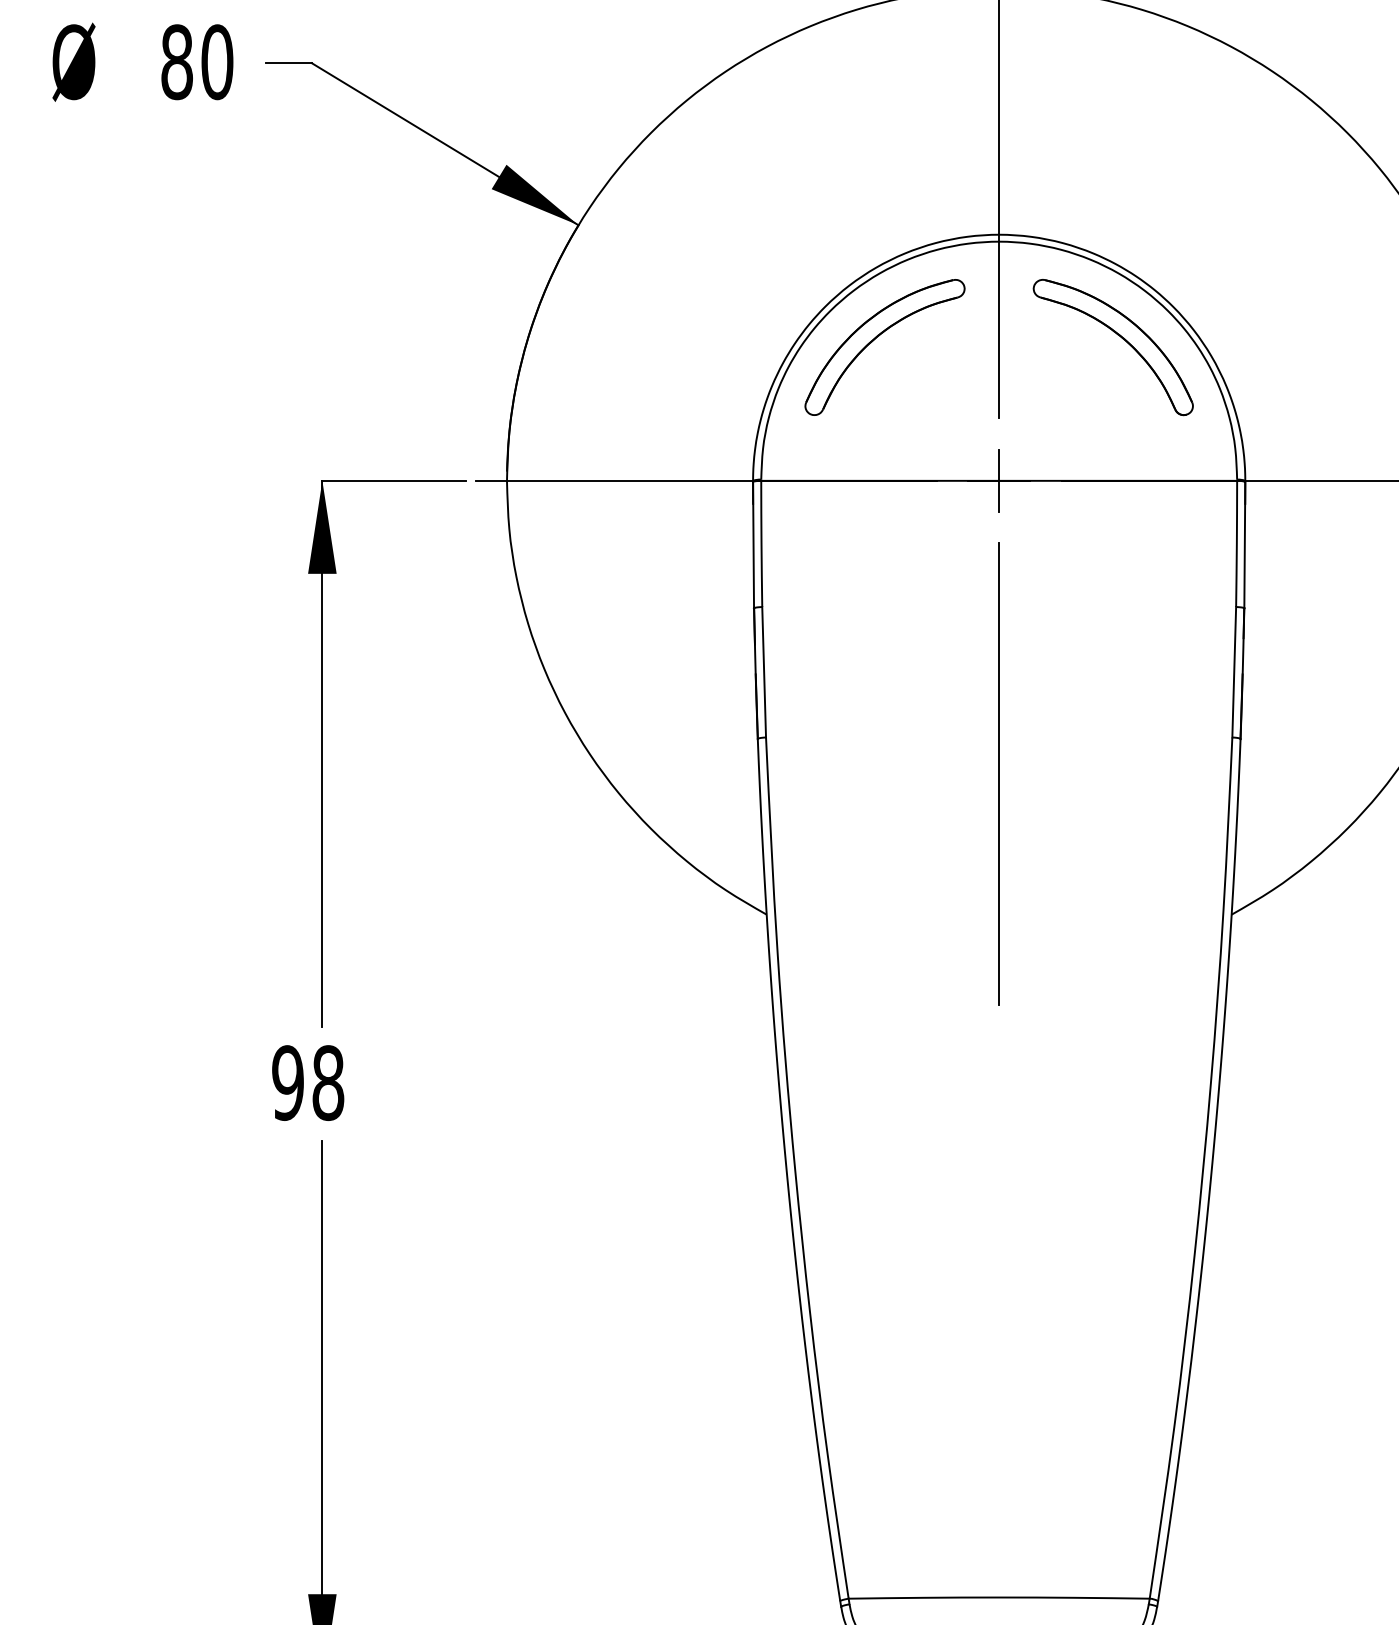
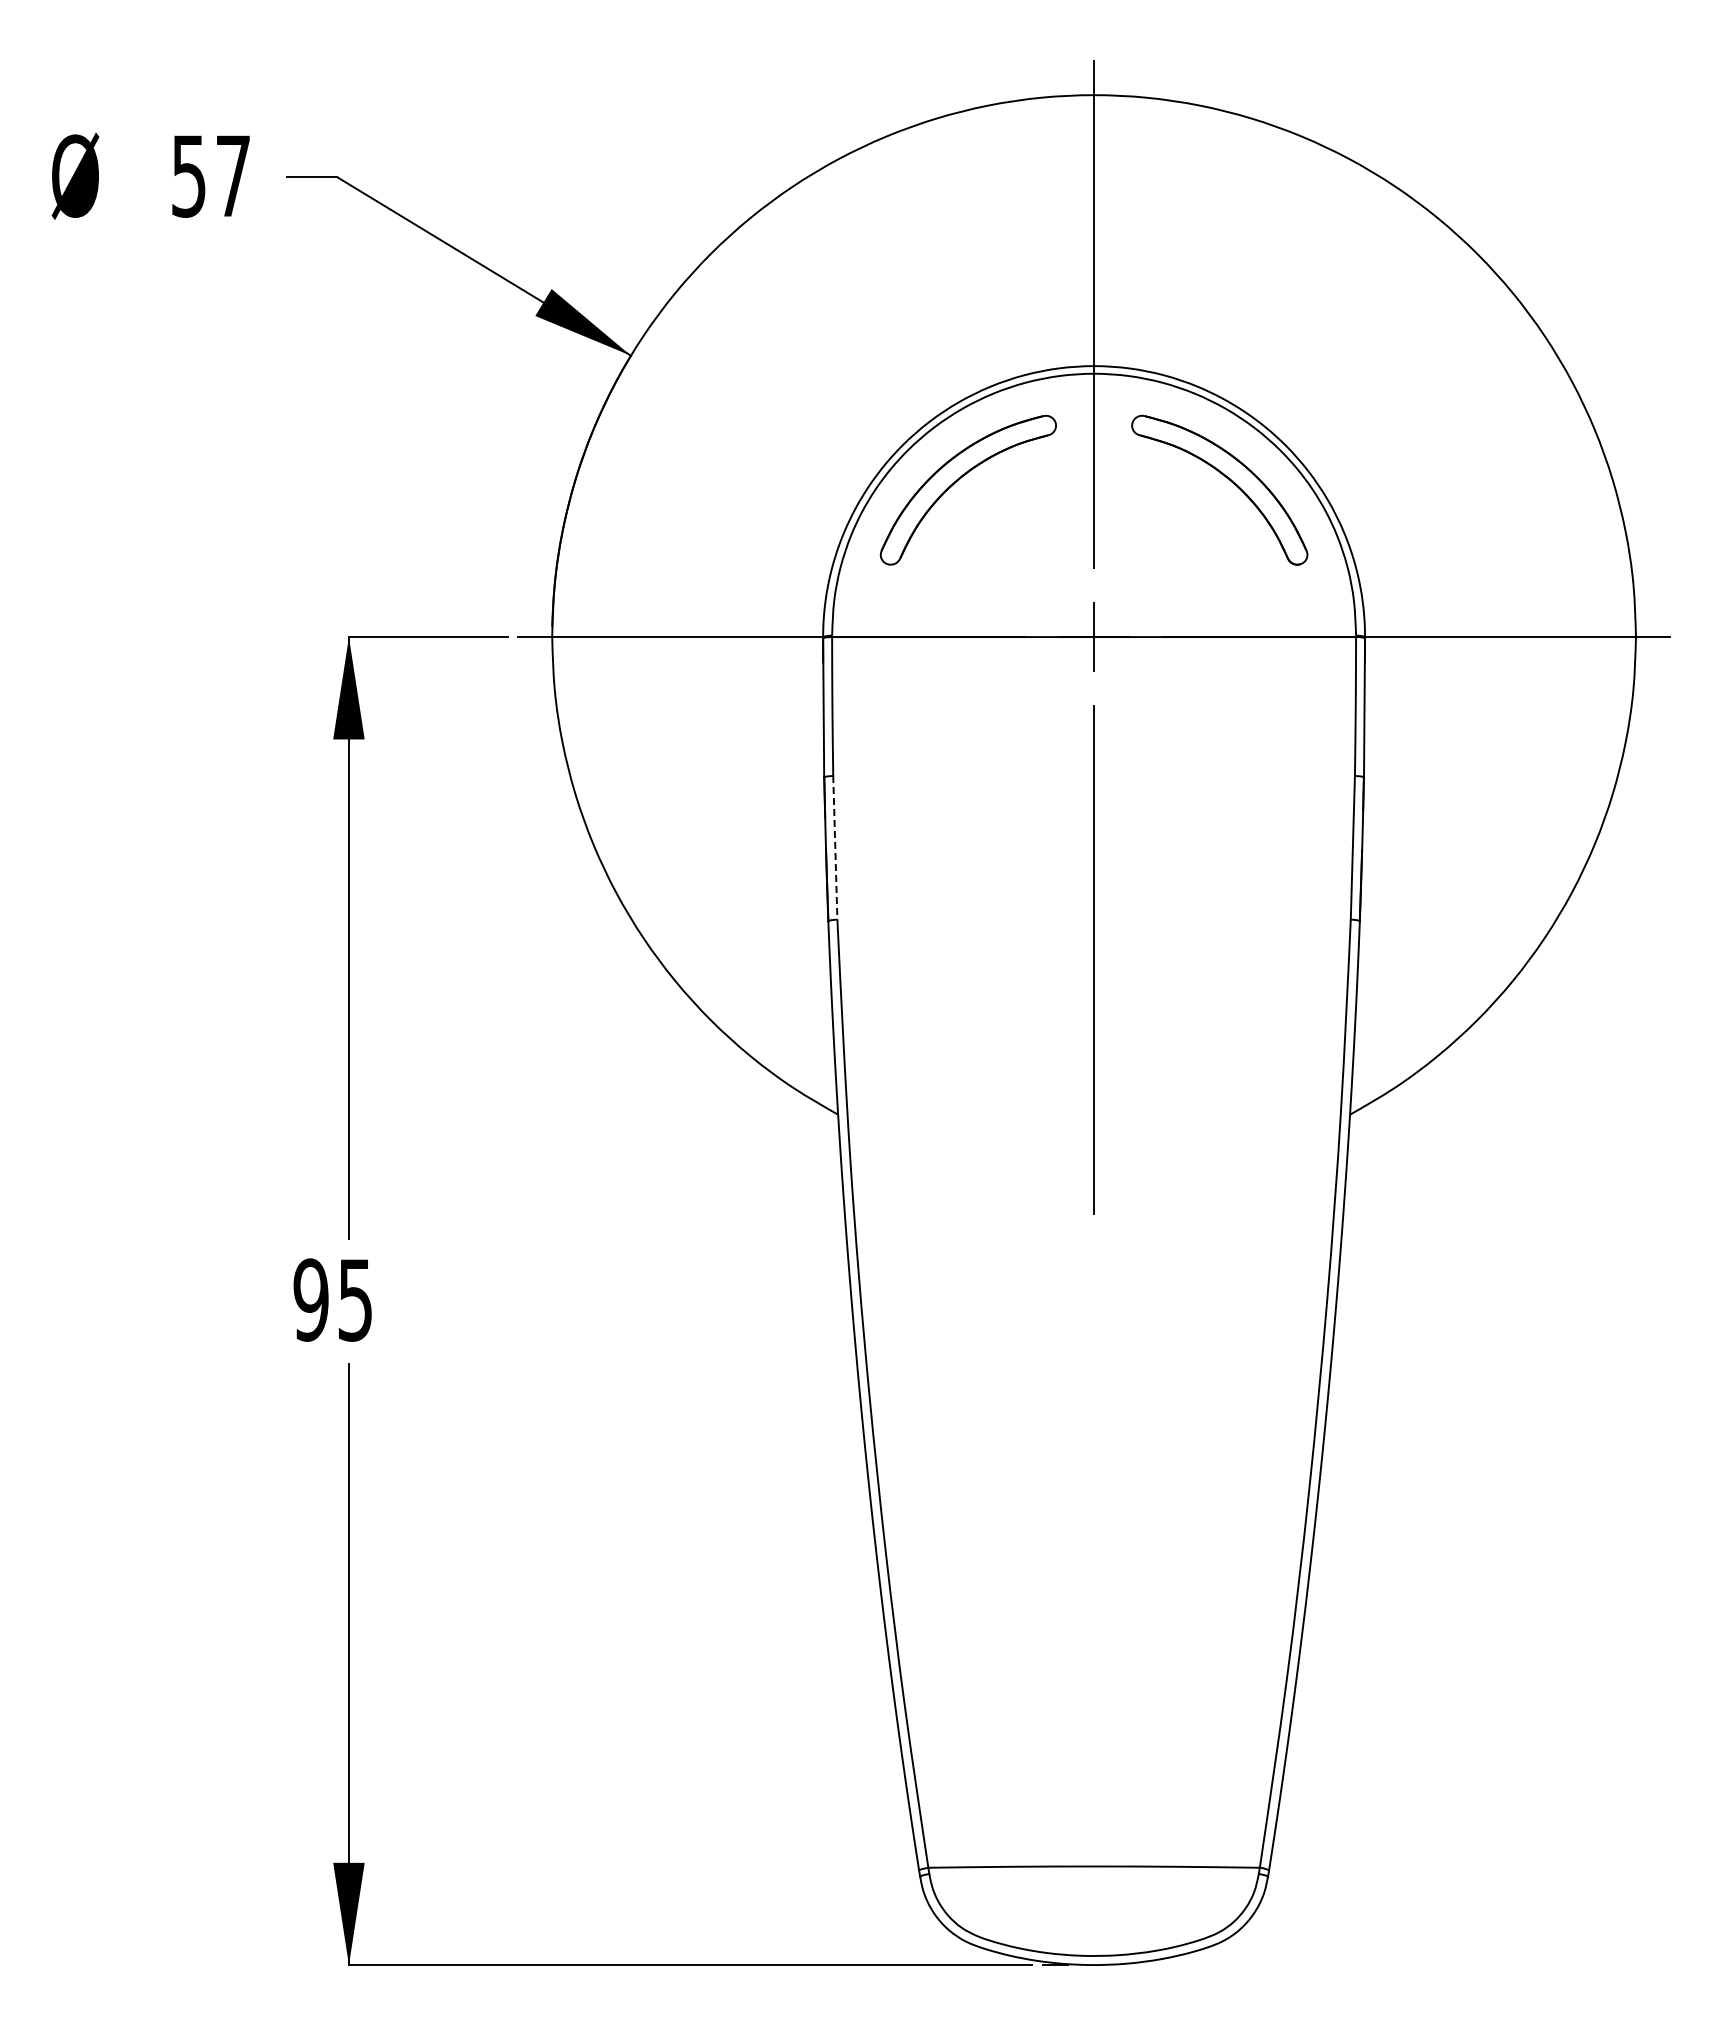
text: (196, 61) -> (210, 175), 80 -> 57
line: (764, 671) -> (835, 847), solid -> dashed
text: (328, 1082) -> (355, 1299), 98 -> 95

